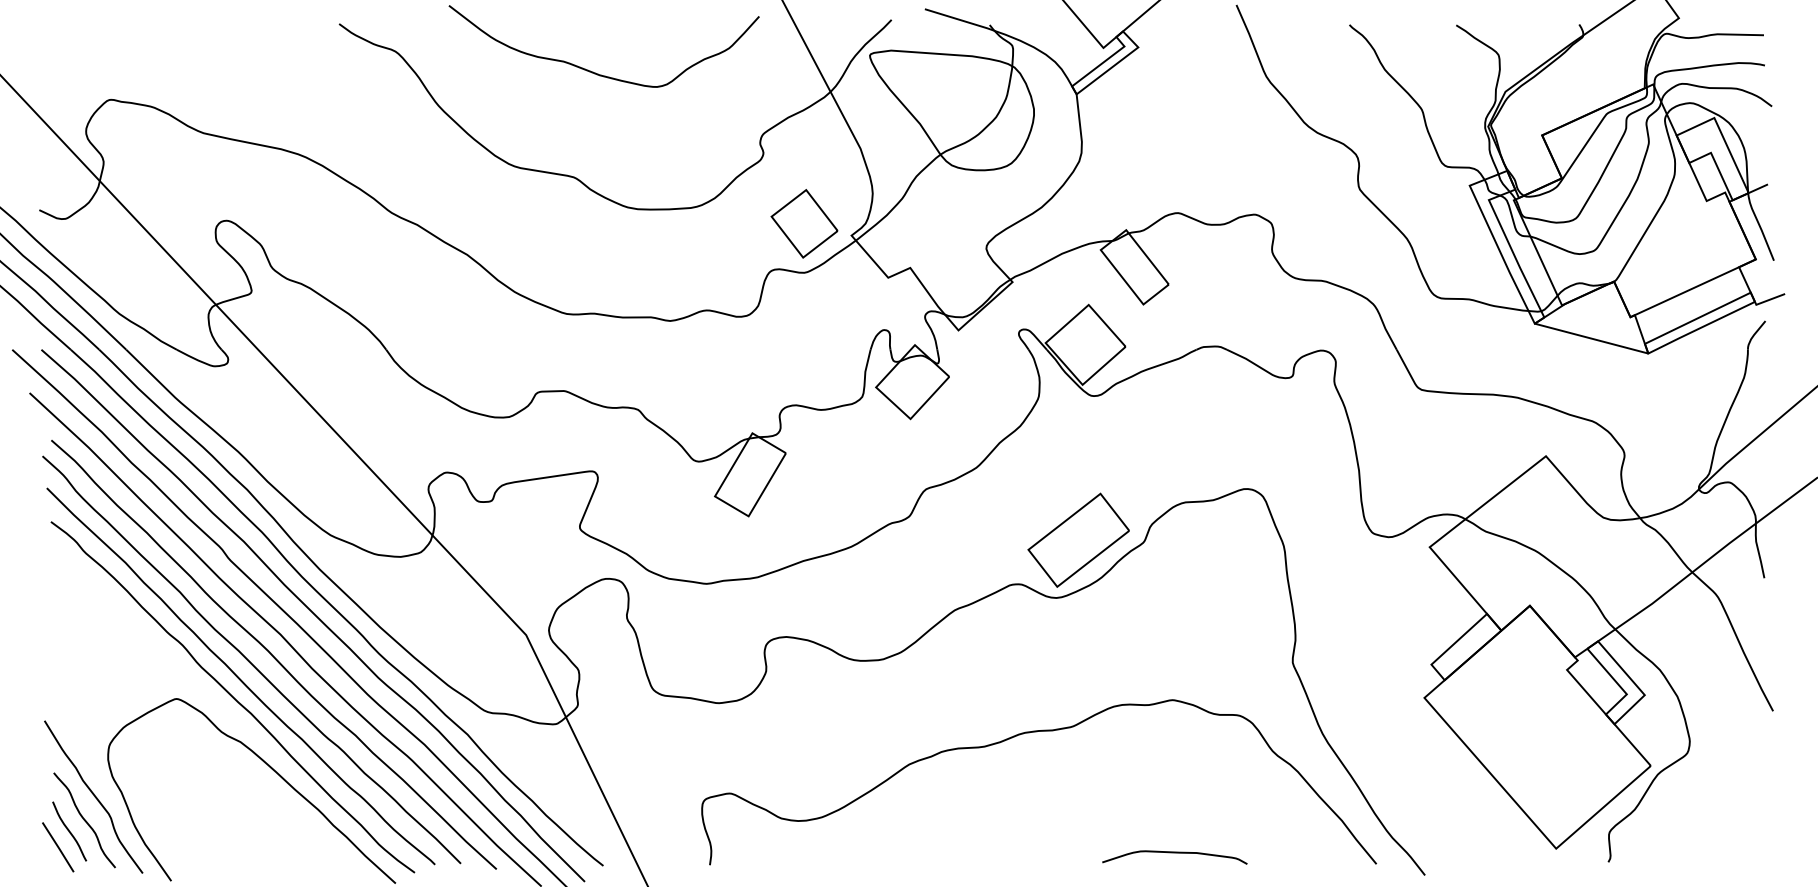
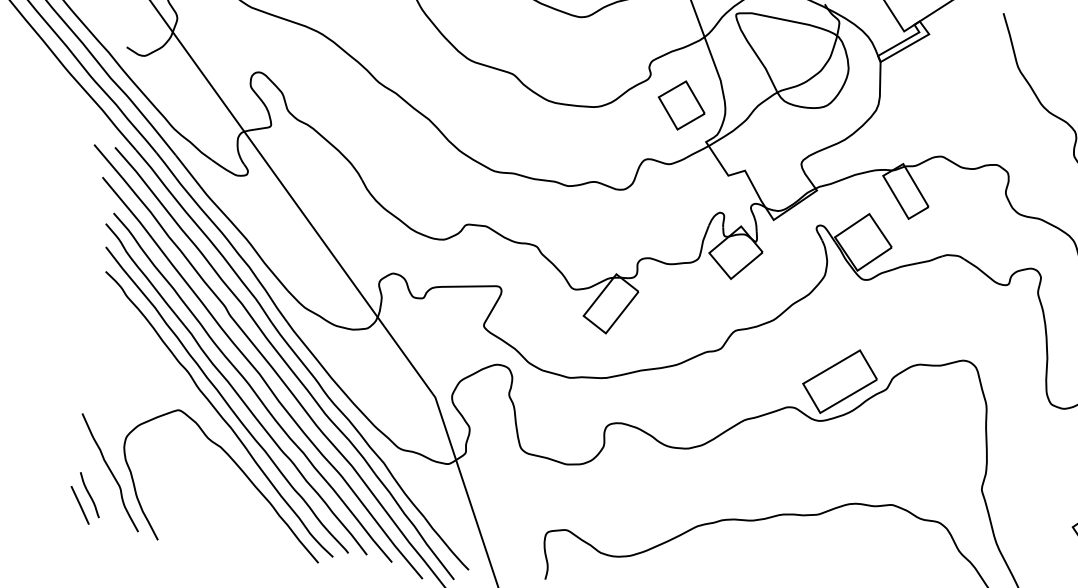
part: (804, 223) -> (681, 105), moved
curve: (84, 820) -> (101, 488), removed

